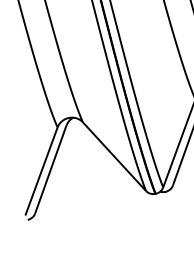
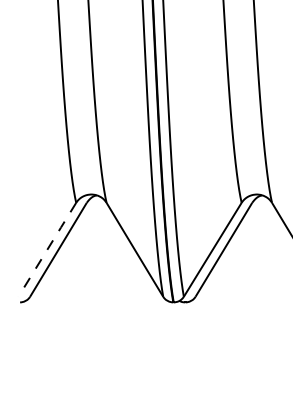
line: (41, 171) -> (47, 249), solid -> dashed

